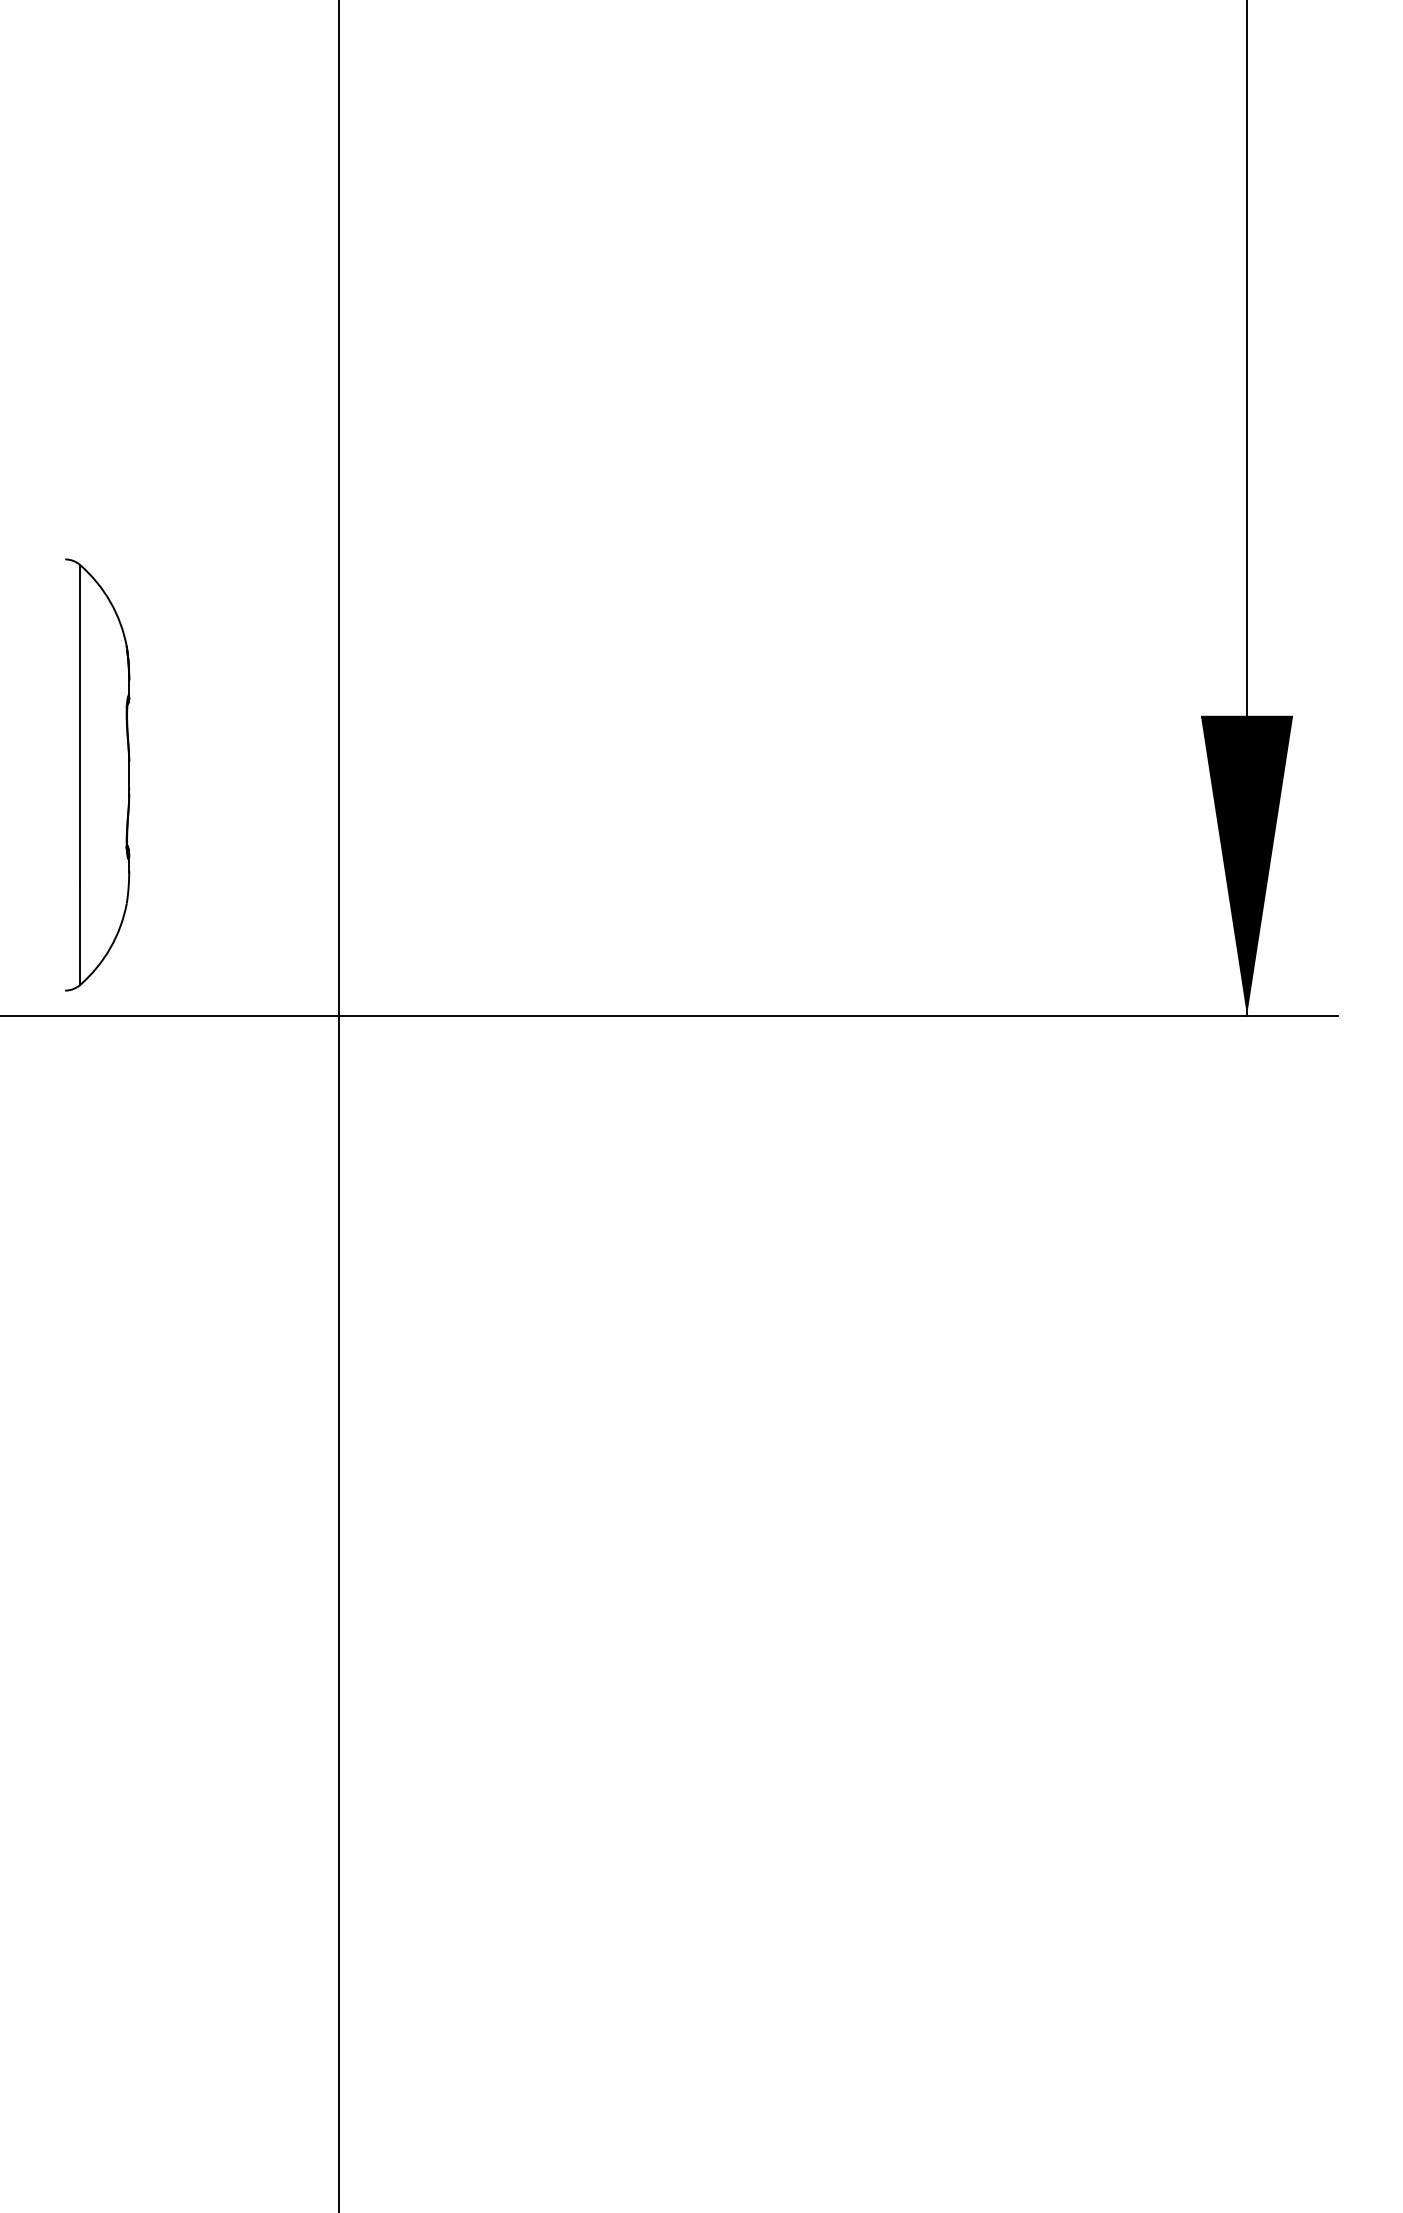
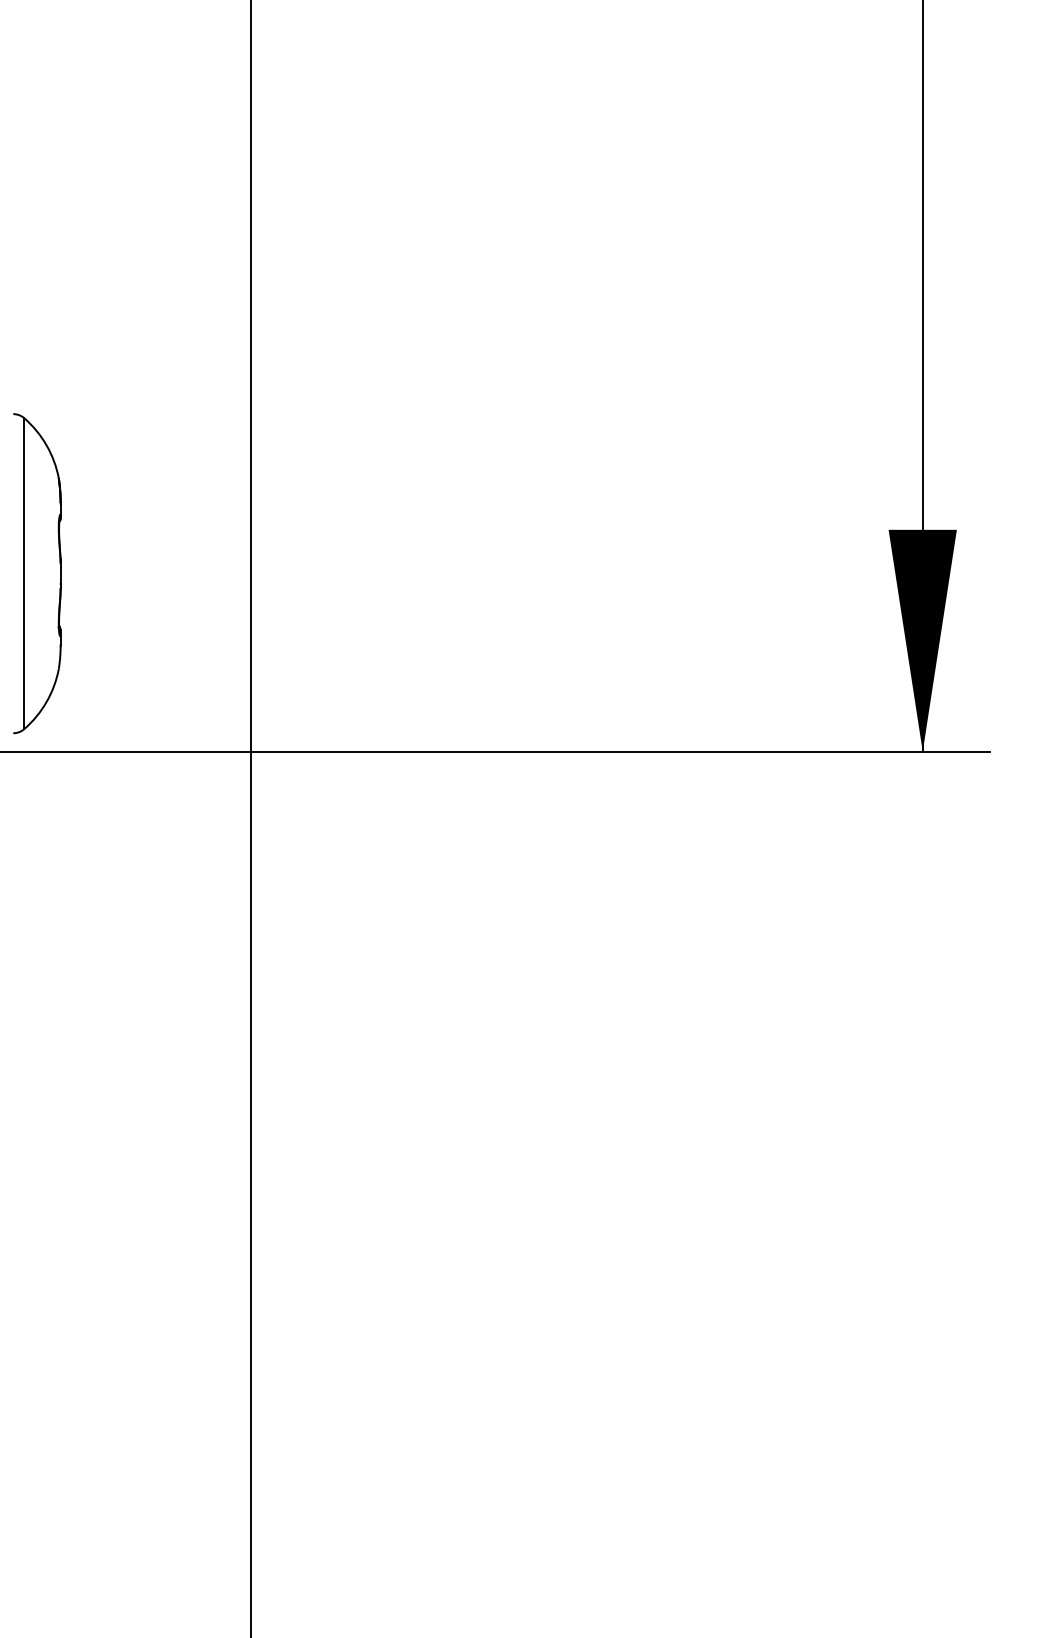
part: (97, 774) -> (37, 573), moved

